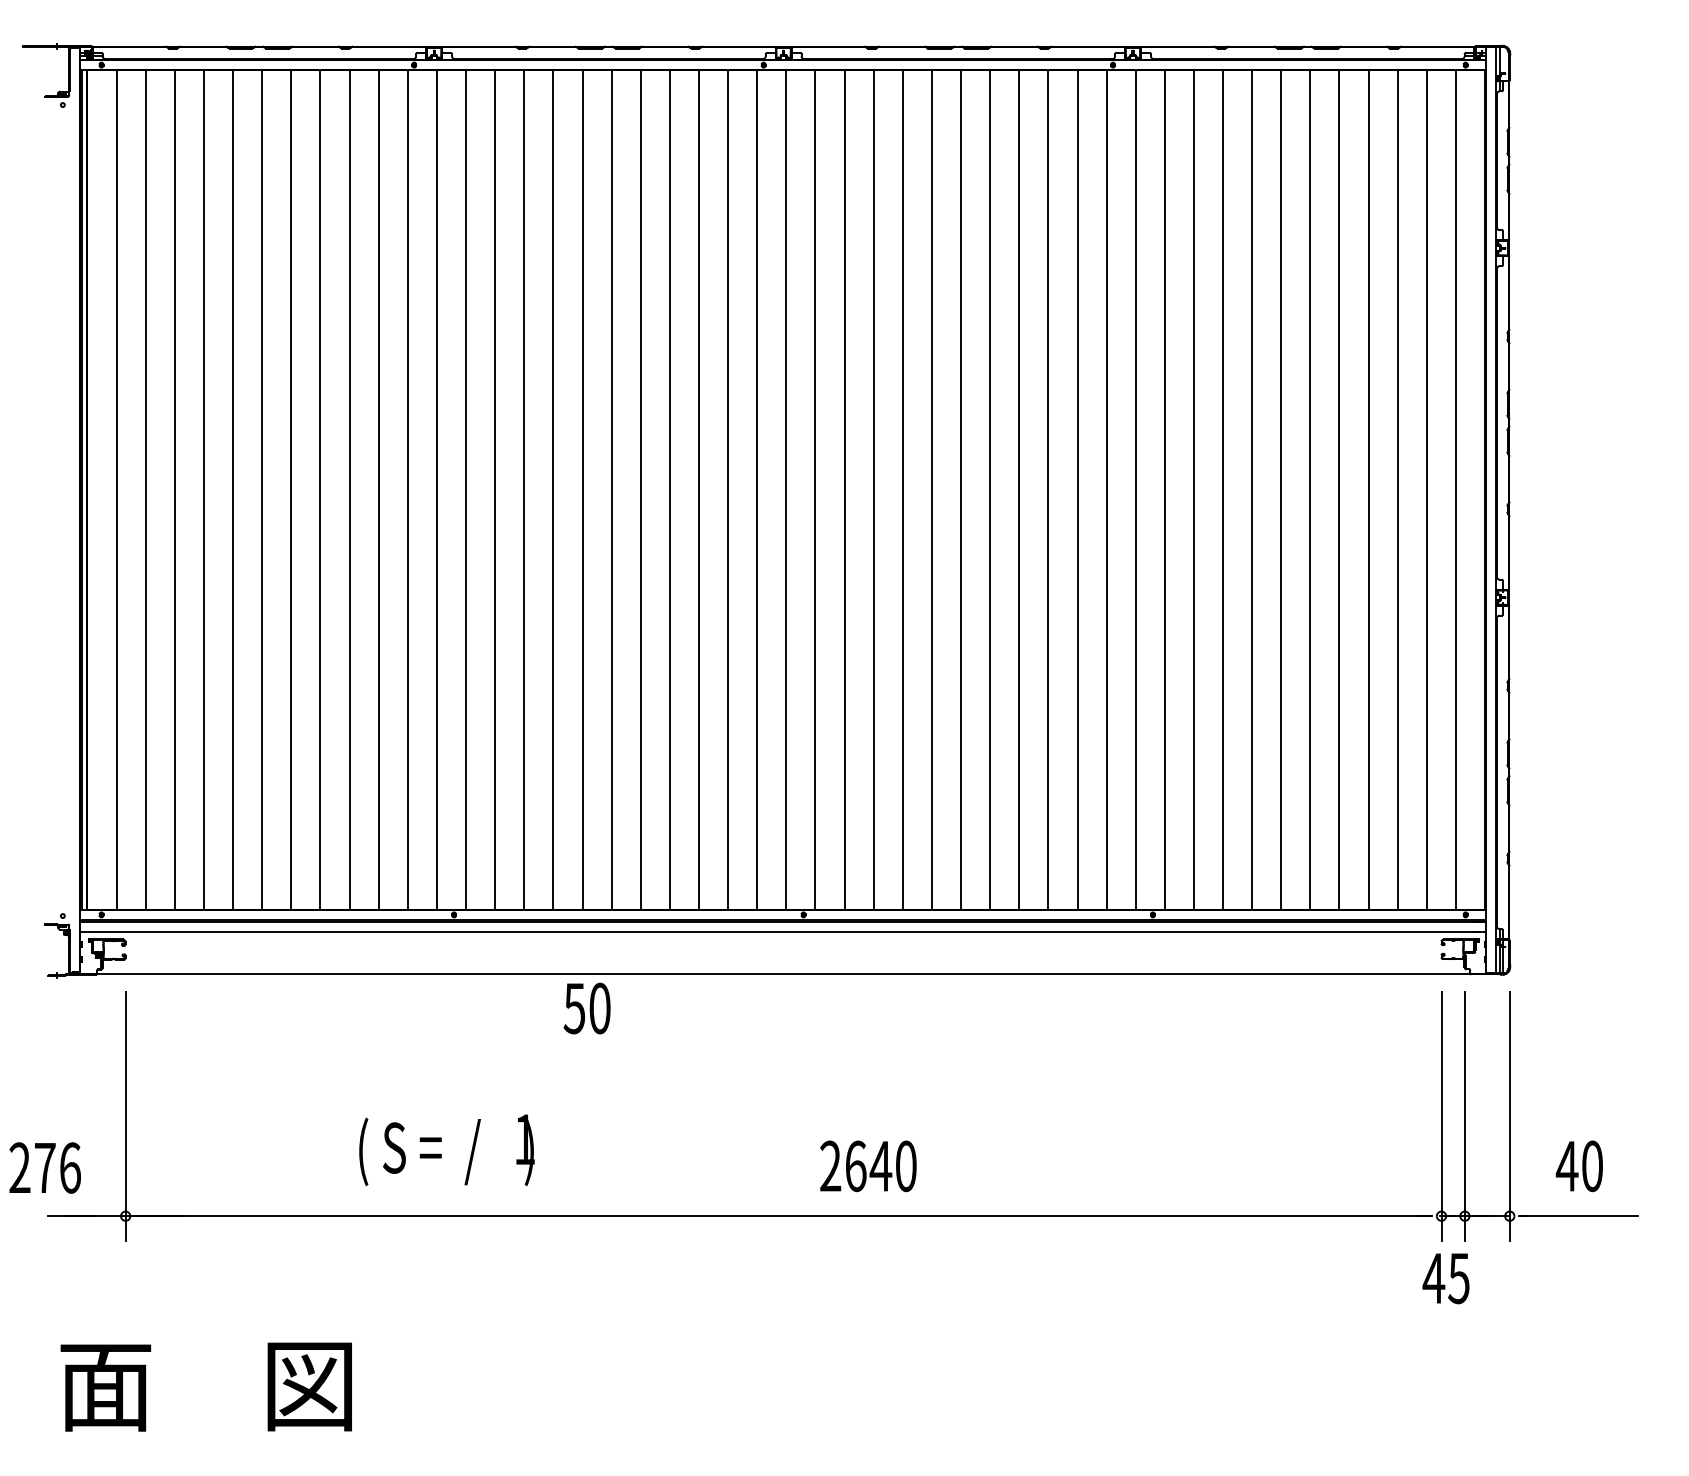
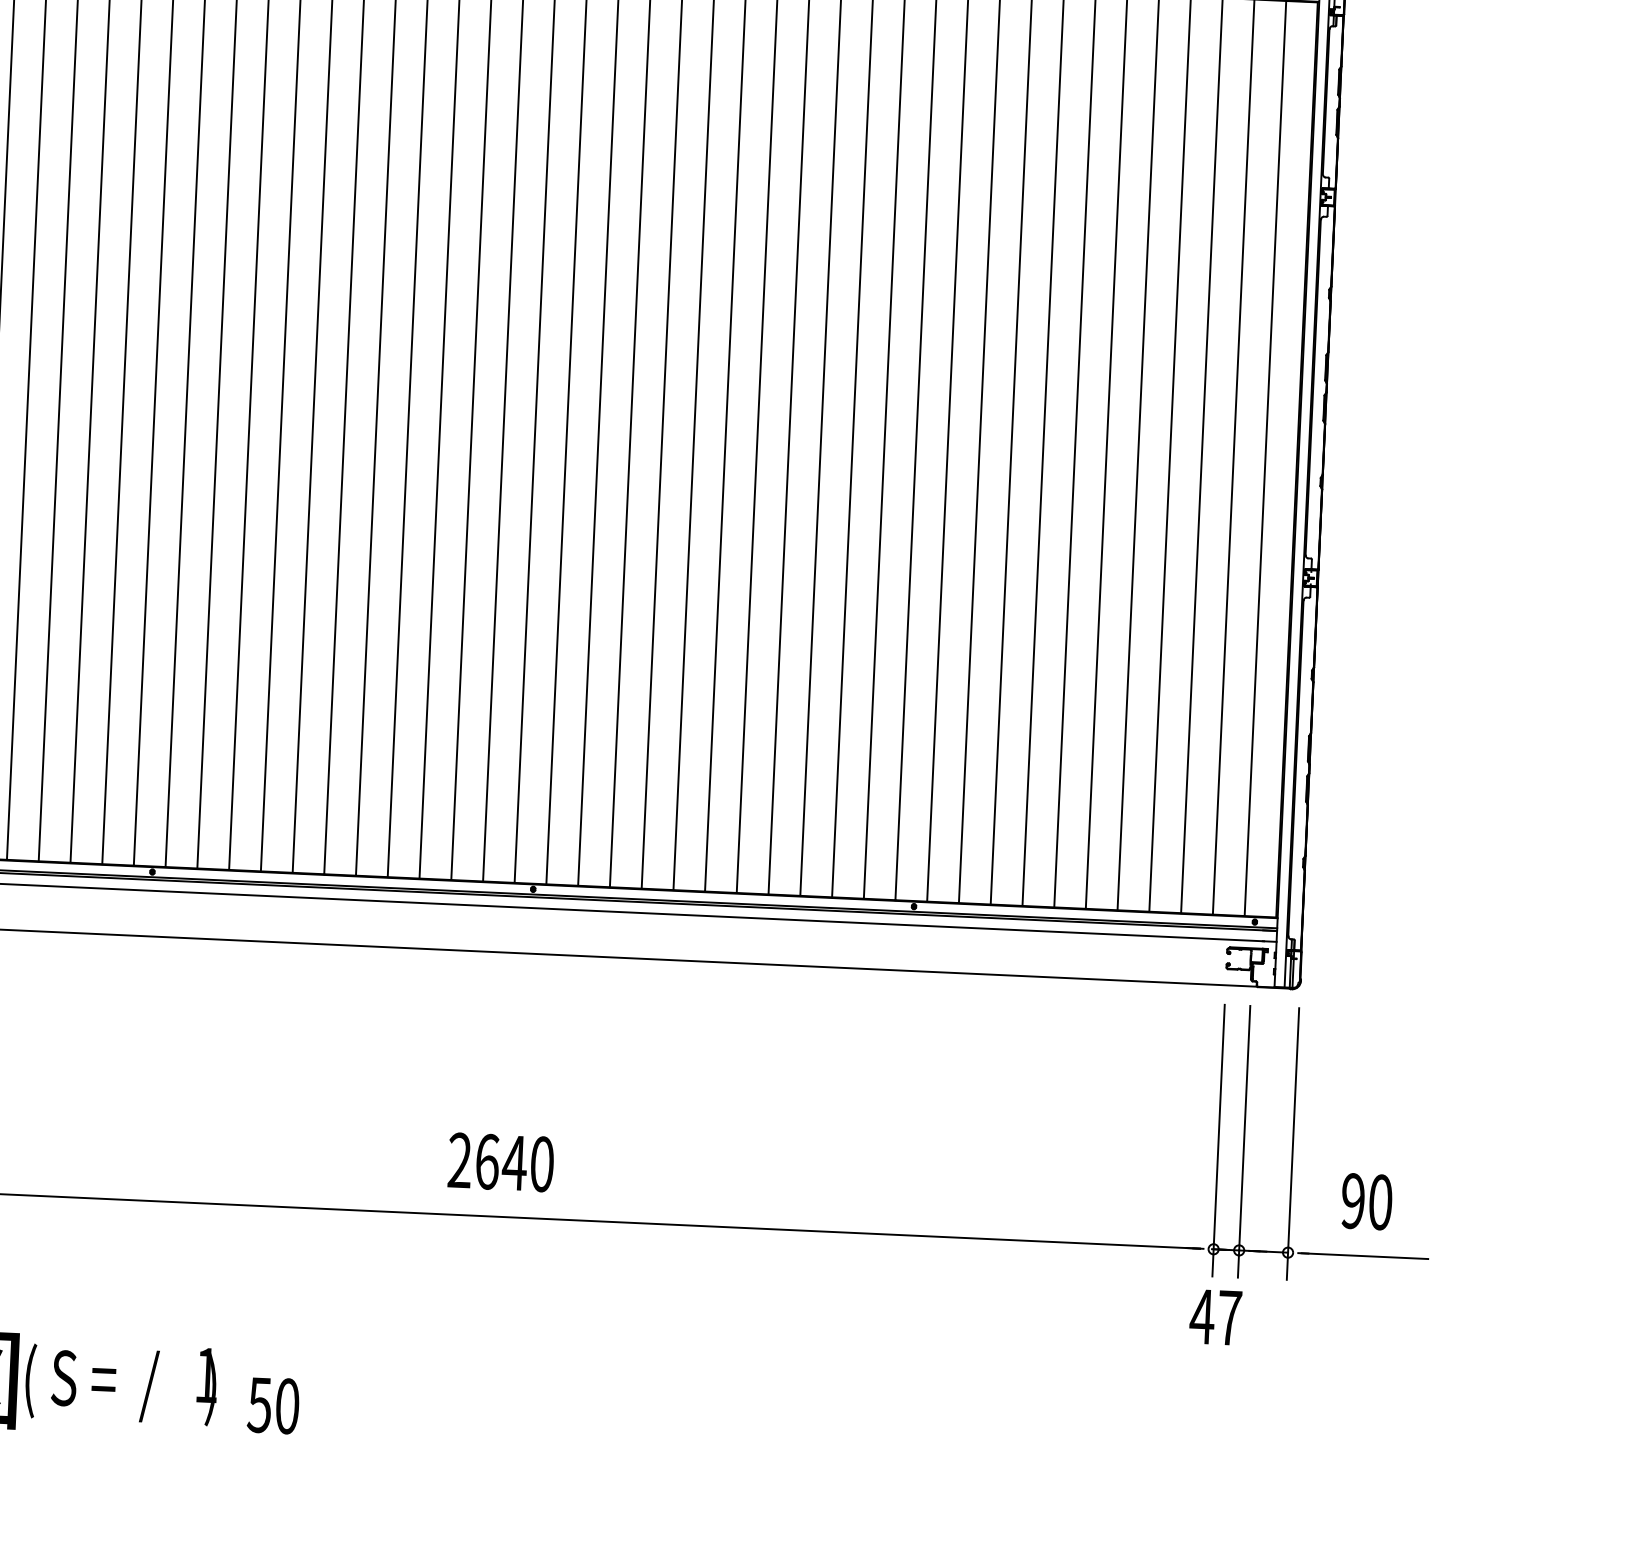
text: (586, 1008) -> (272, 1405), moved
text: (446, 1150) -> (120, 1383), moved
text: (868, 1166) -> (501, 1162), moved
text: (1566, 1166) -> (1352, 1201), 40 -> 90
text: (1458, 1278) -> (1229, 1318), 45 -> 47

